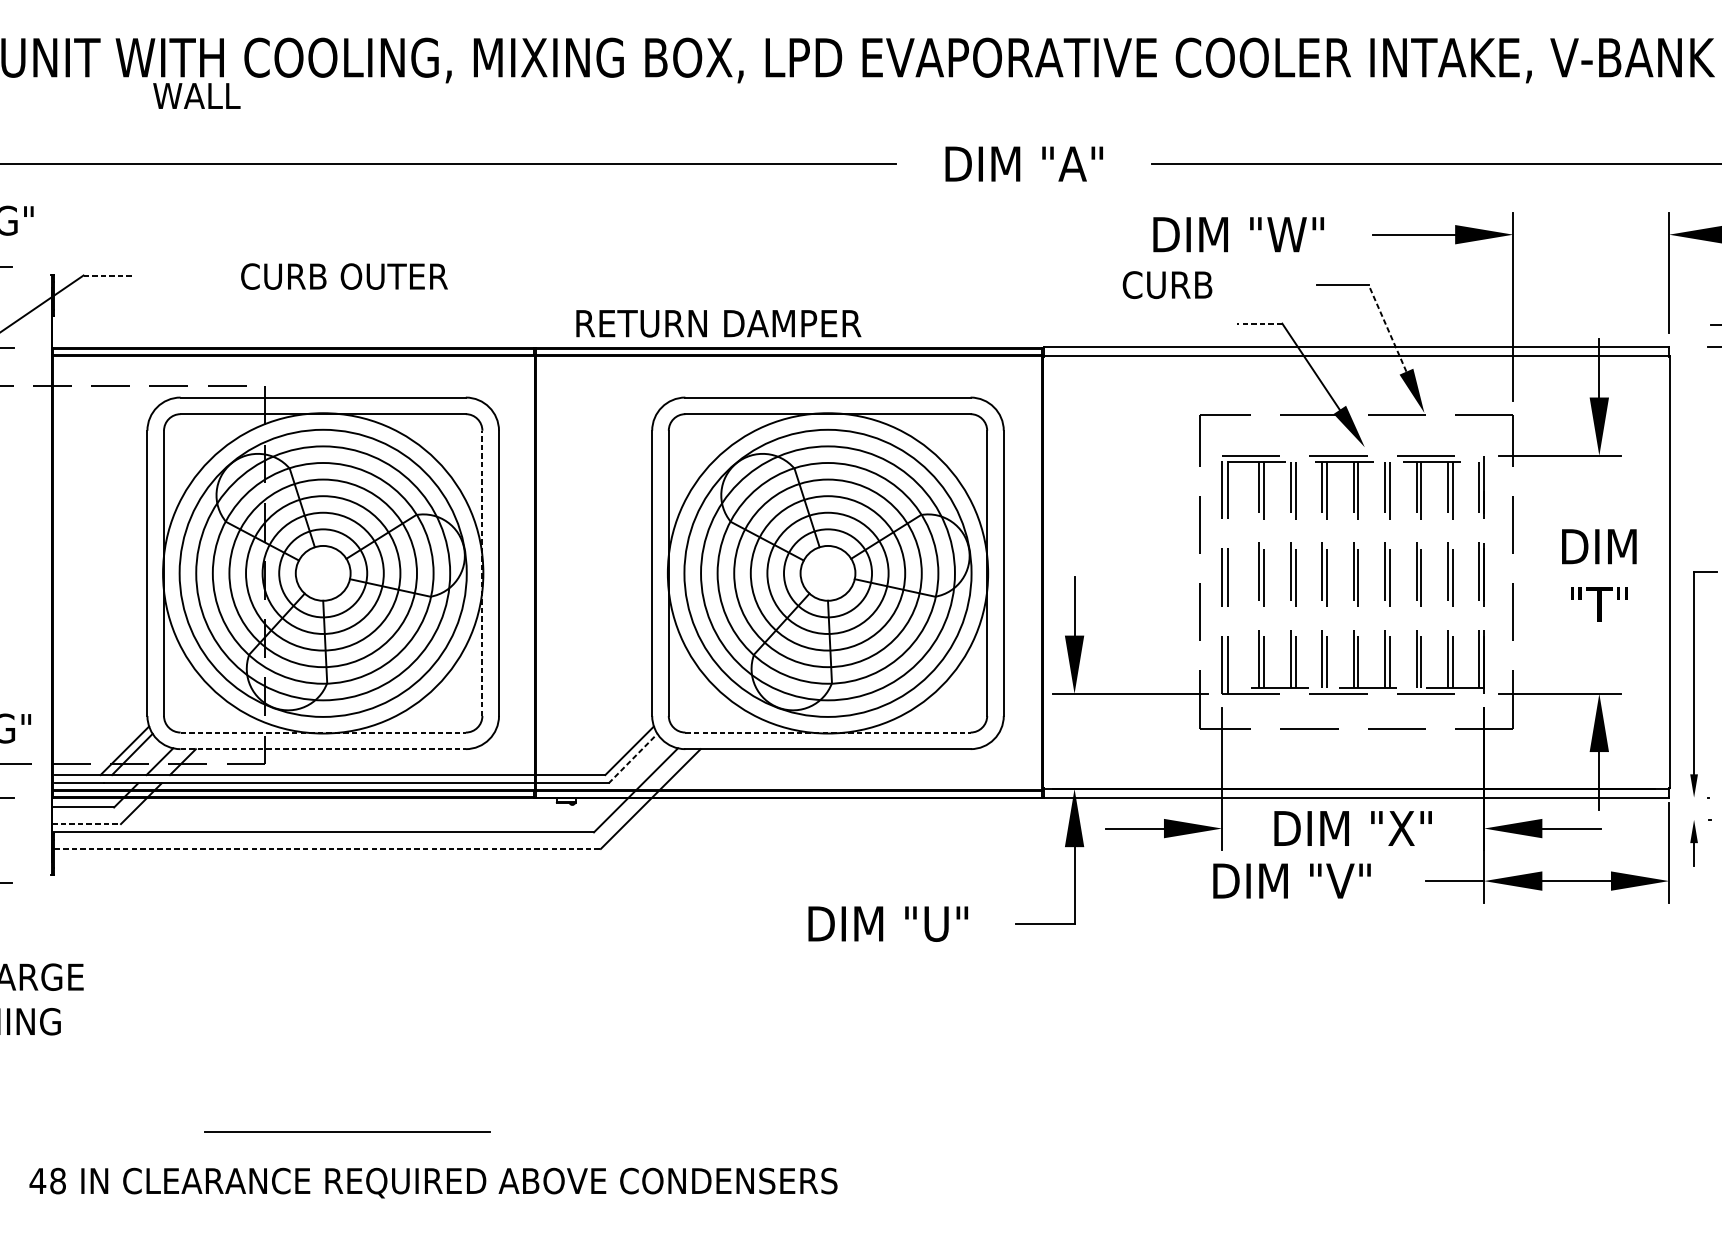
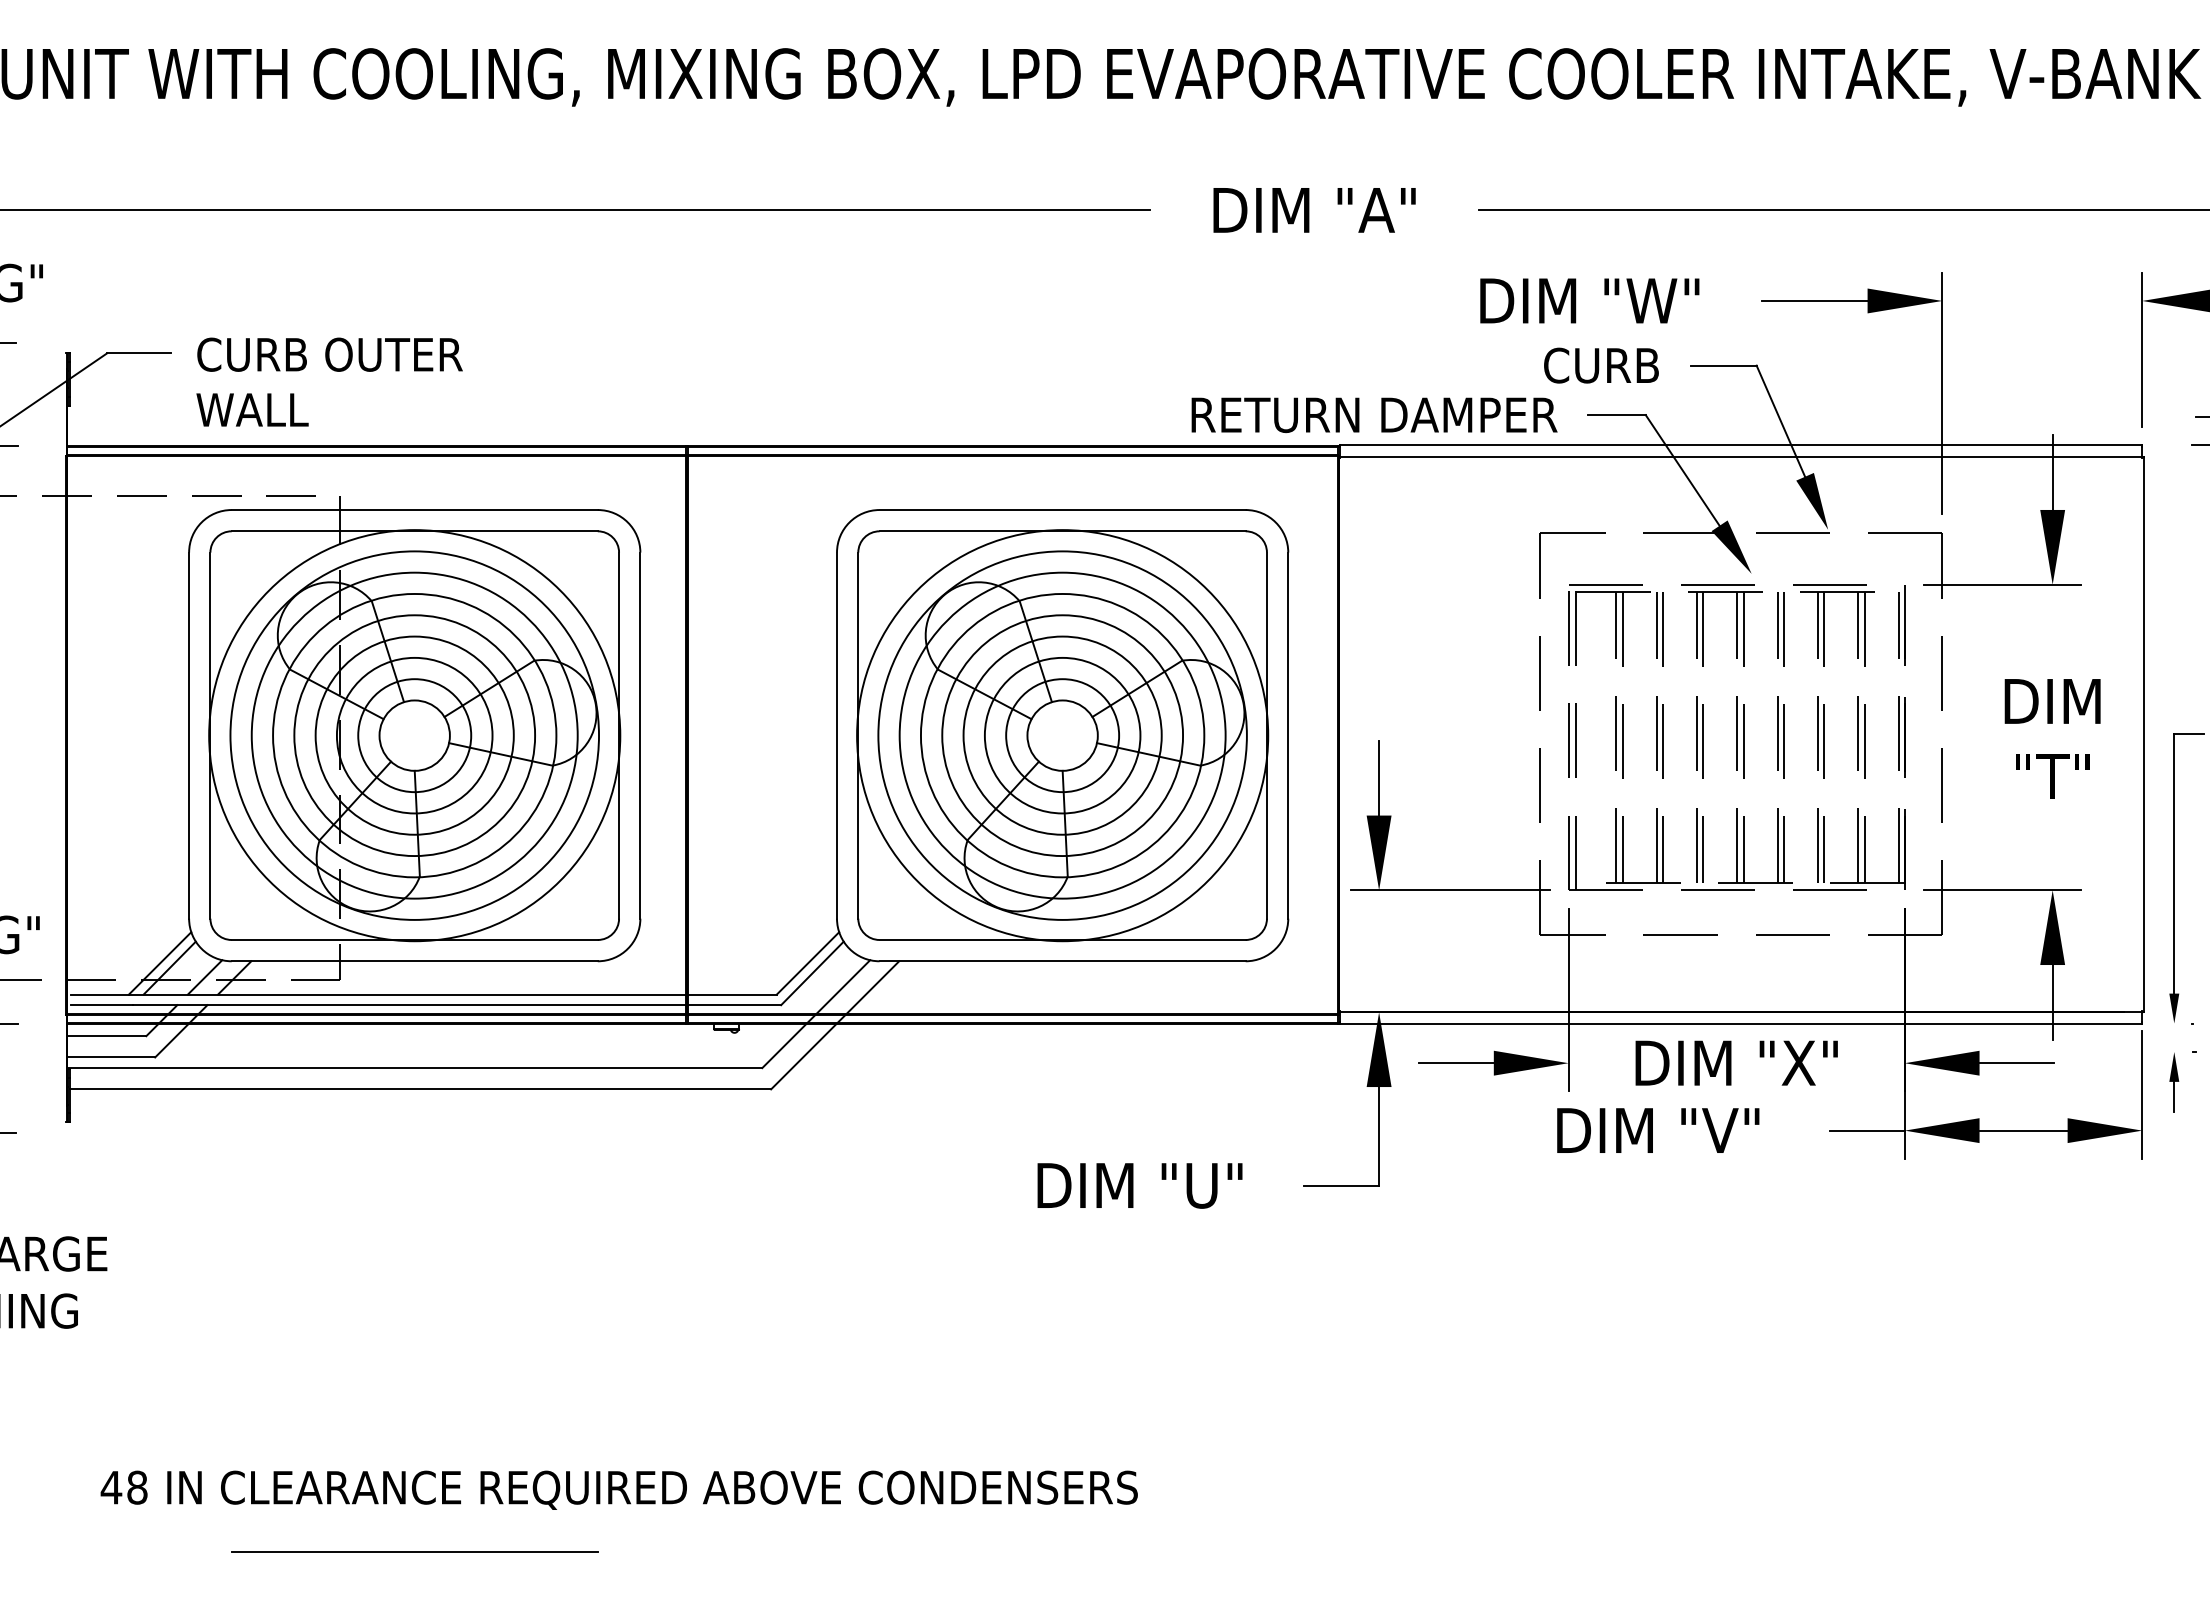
text: (196, 95) -> (252, 409), moved
line: (108, 275) -> (139, 353), dashed -> solid
text: (344, 276) -> (329, 354), moved
text: (1167, 284) -> (1601, 365), moved
text: (718, 323) -> (1374, 415), moved
line: (1259, 323) -> (1616, 415), dashed -> solid
line: (1387, 328) -> (1780, 421), dashed -> solid
line: (482, 573) -> (619, 735), dashed -> solid
line: (323, 732) -> (415, 939), dashed -> solid
line: (828, 732) -> (1063, 939), dashed -> solid
line: (323, 749) -> (415, 961), dashed -> solid
line: (633, 758) -> (812, 973), dashed -> solid
line: (86, 824) -> (111, 1057), dashed -> solid
line: (327, 849) -> (420, 1089), dashed -> solid
line: (347, 1131) -> (414, 1551), moved
text: (432, 1182) -> (618, 1489), moved

